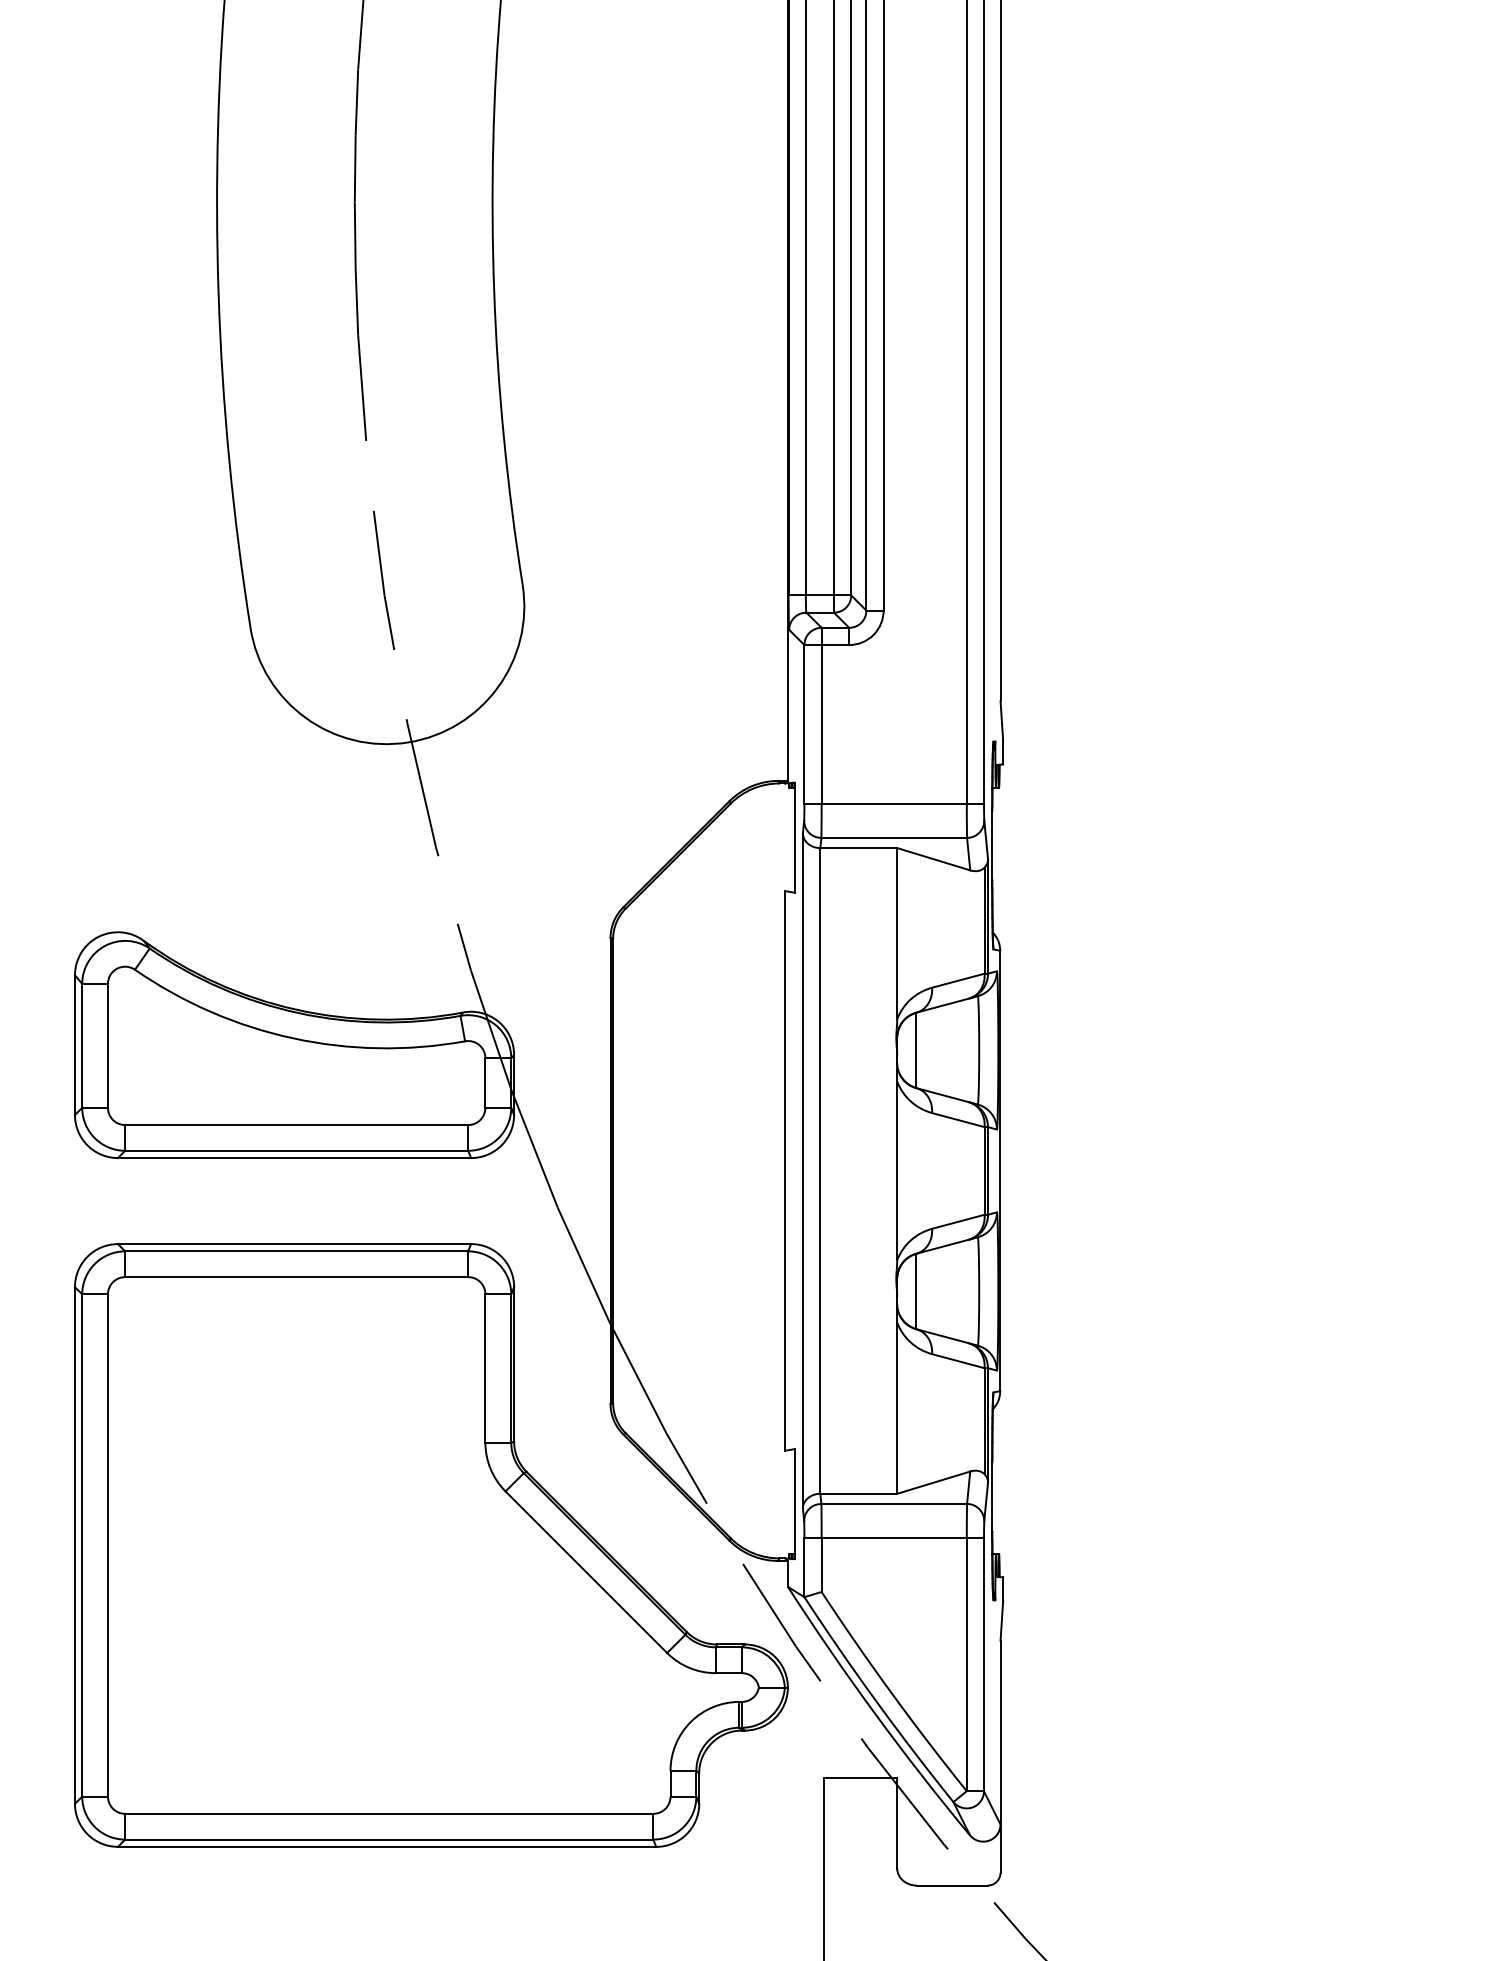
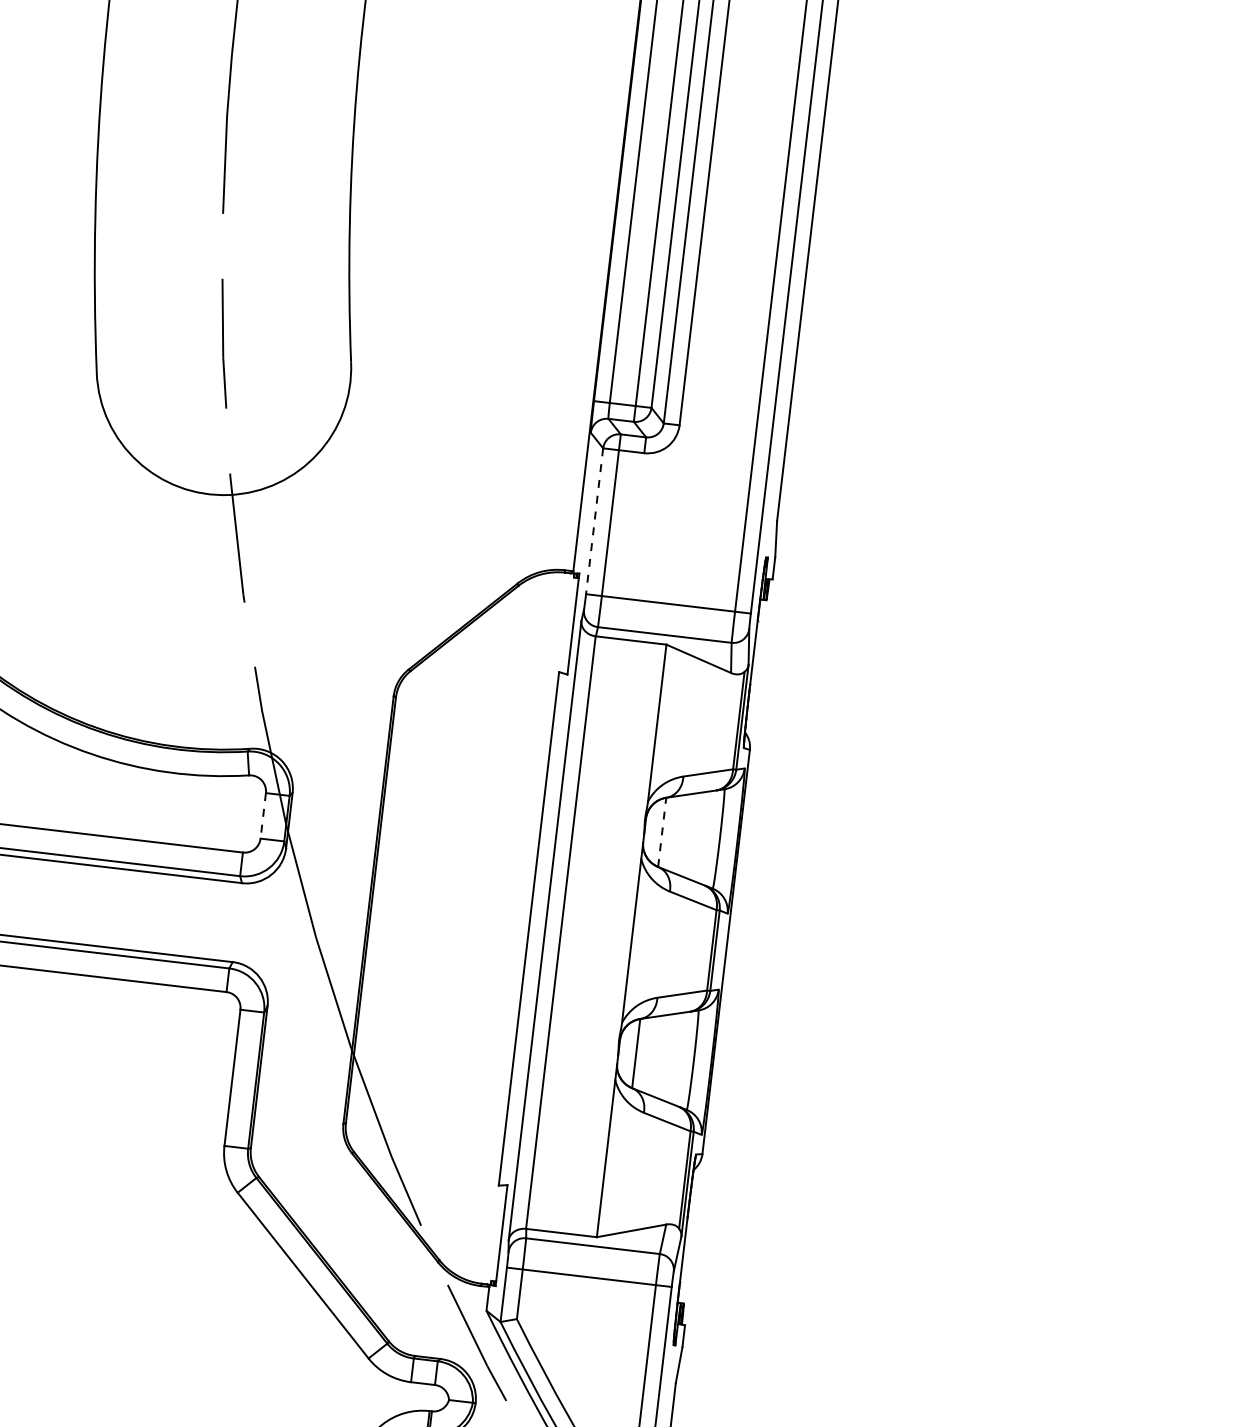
line: (804, 725) -> (594, 522), solid -> dashed
line: (916, 1050) -> (662, 832), solid -> dashed
line: (485, 1083) -> (263, 816), solid -> dashed

